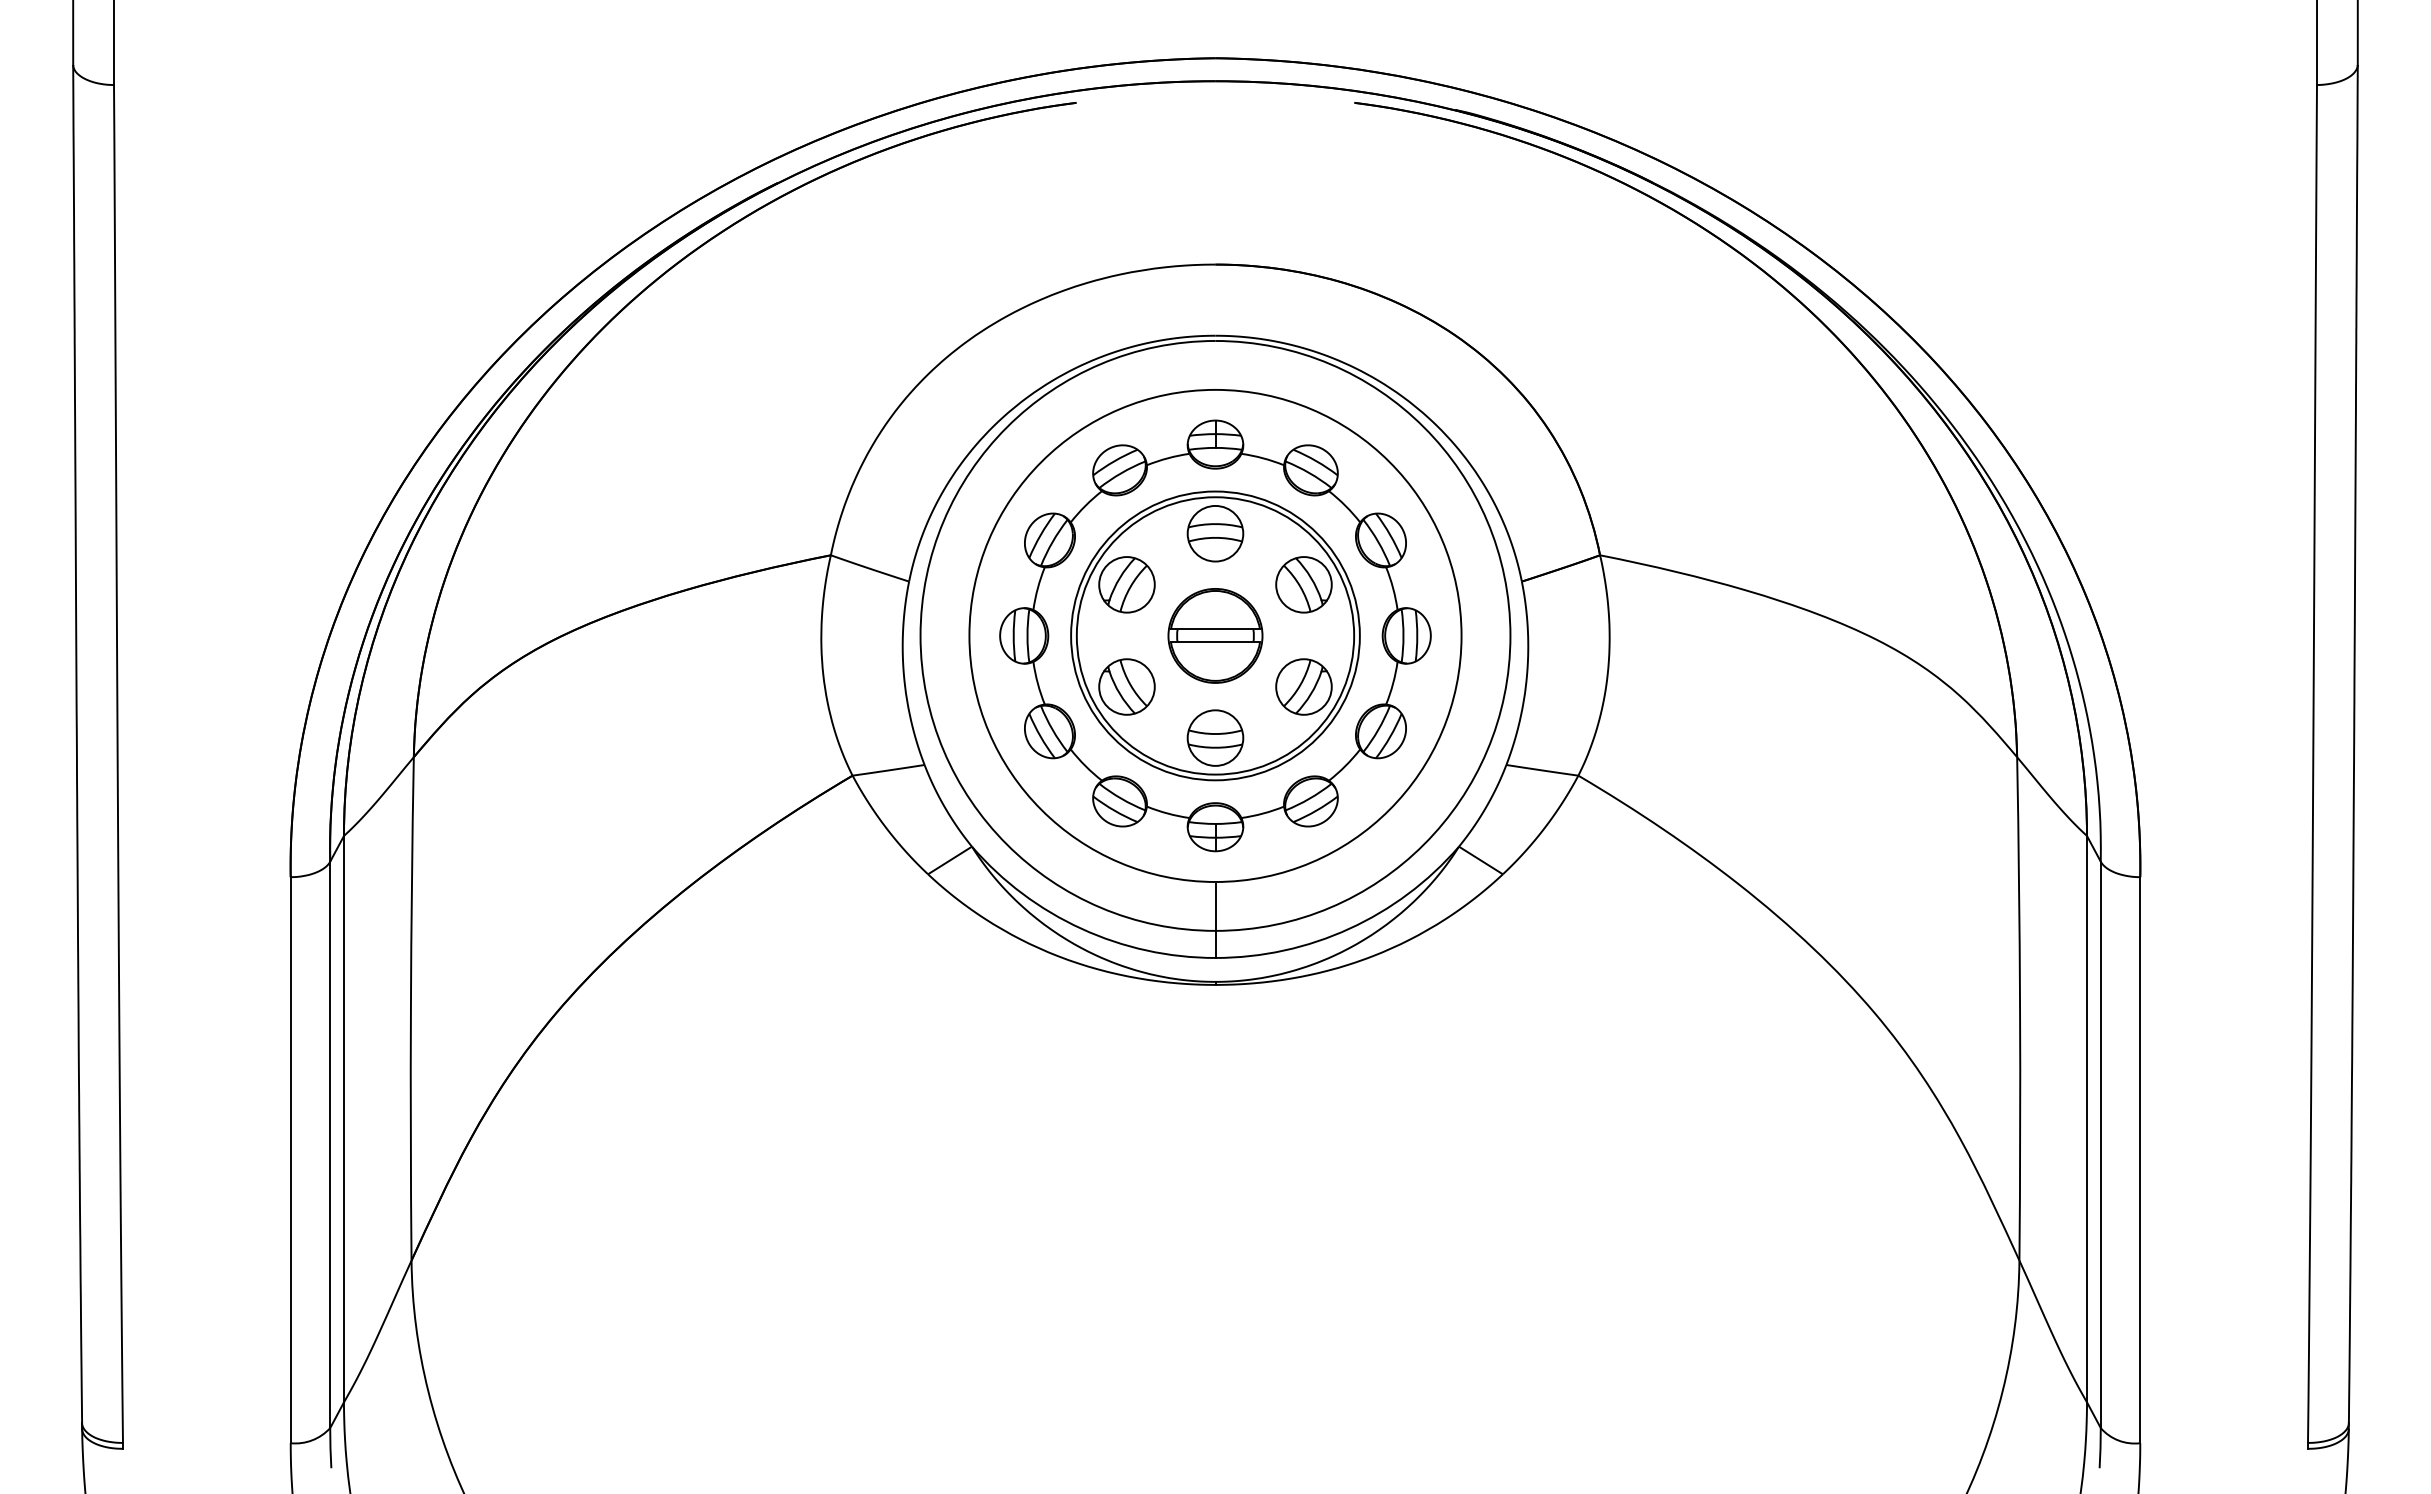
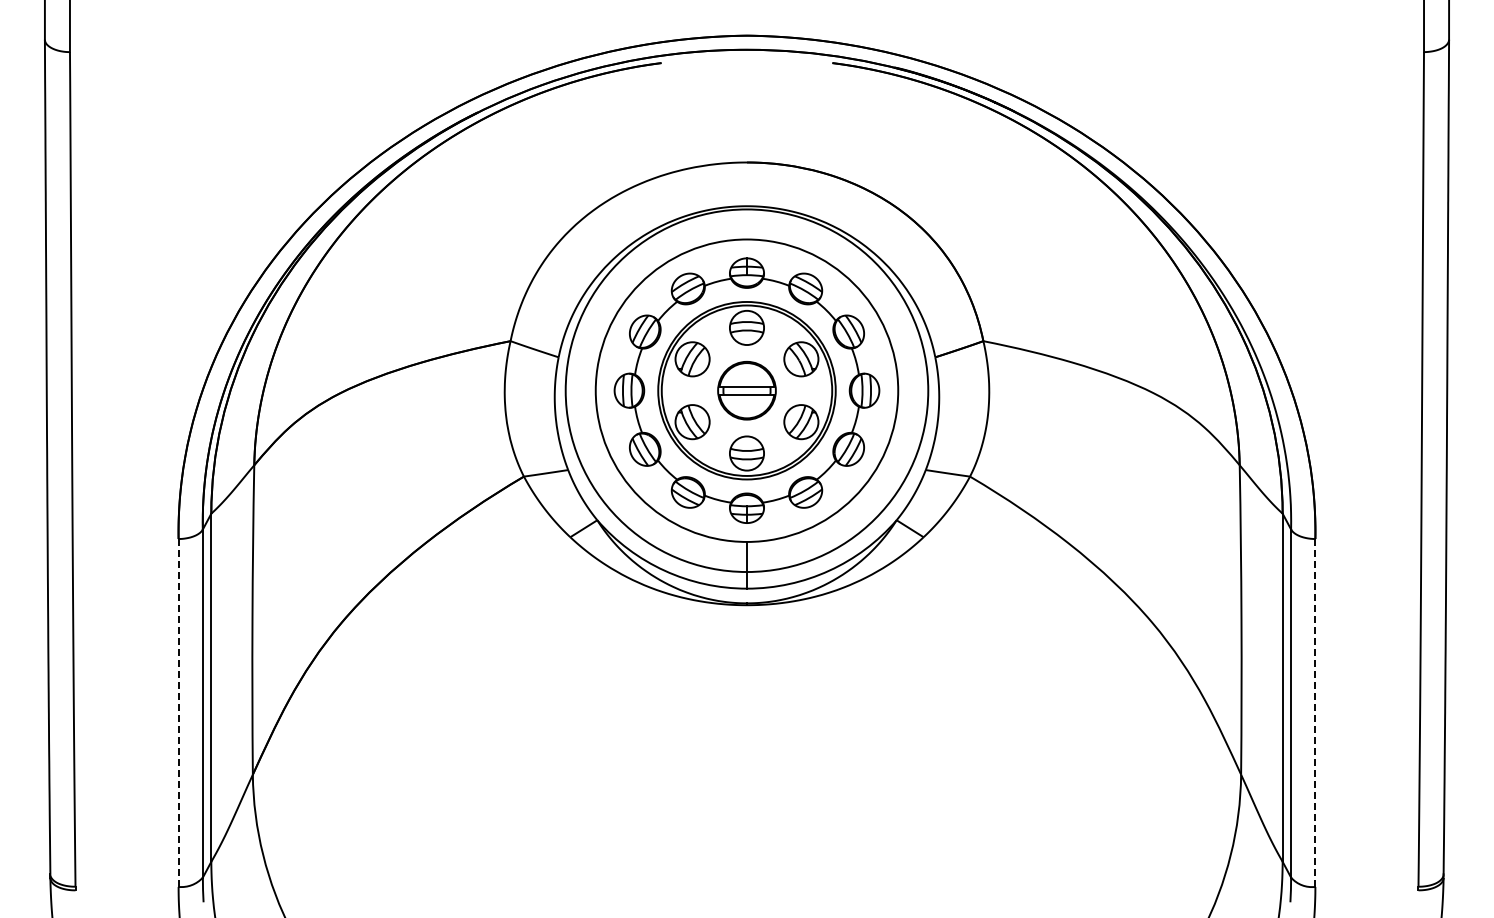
line: (290, 1159) -> (178, 712), solid -> dashed
line: (2140, 1159) -> (1315, 712), solid -> dashed

